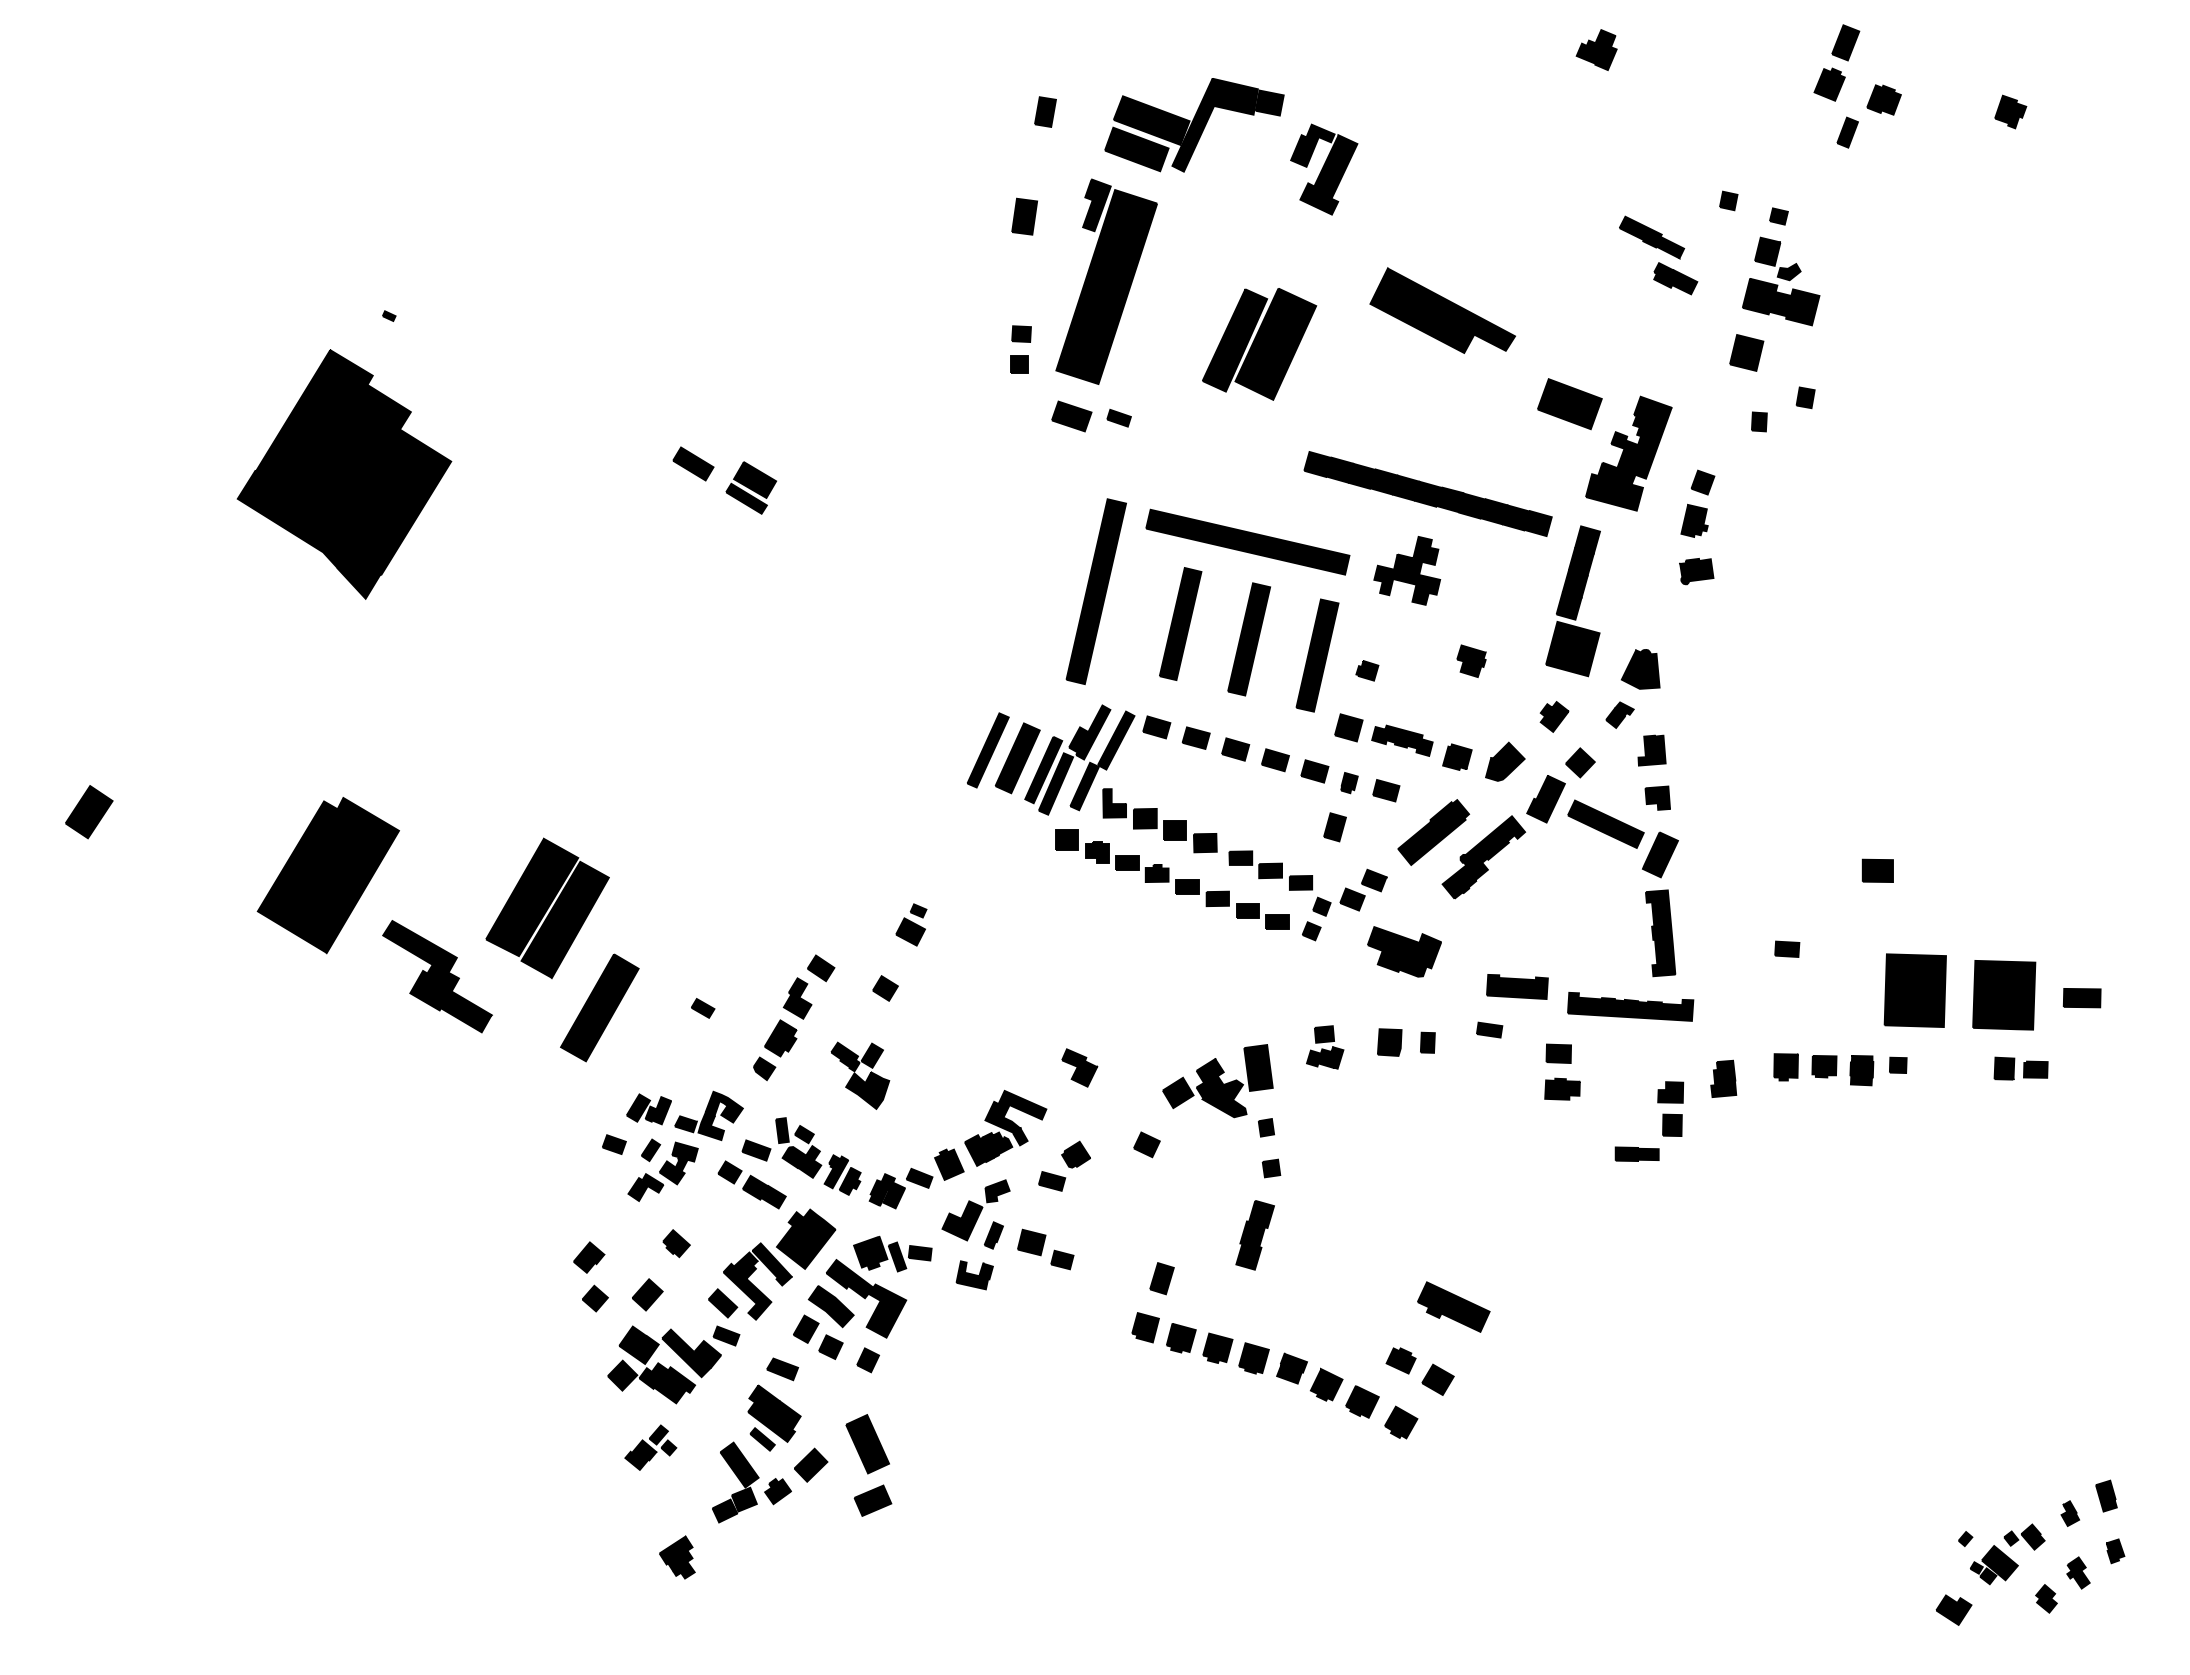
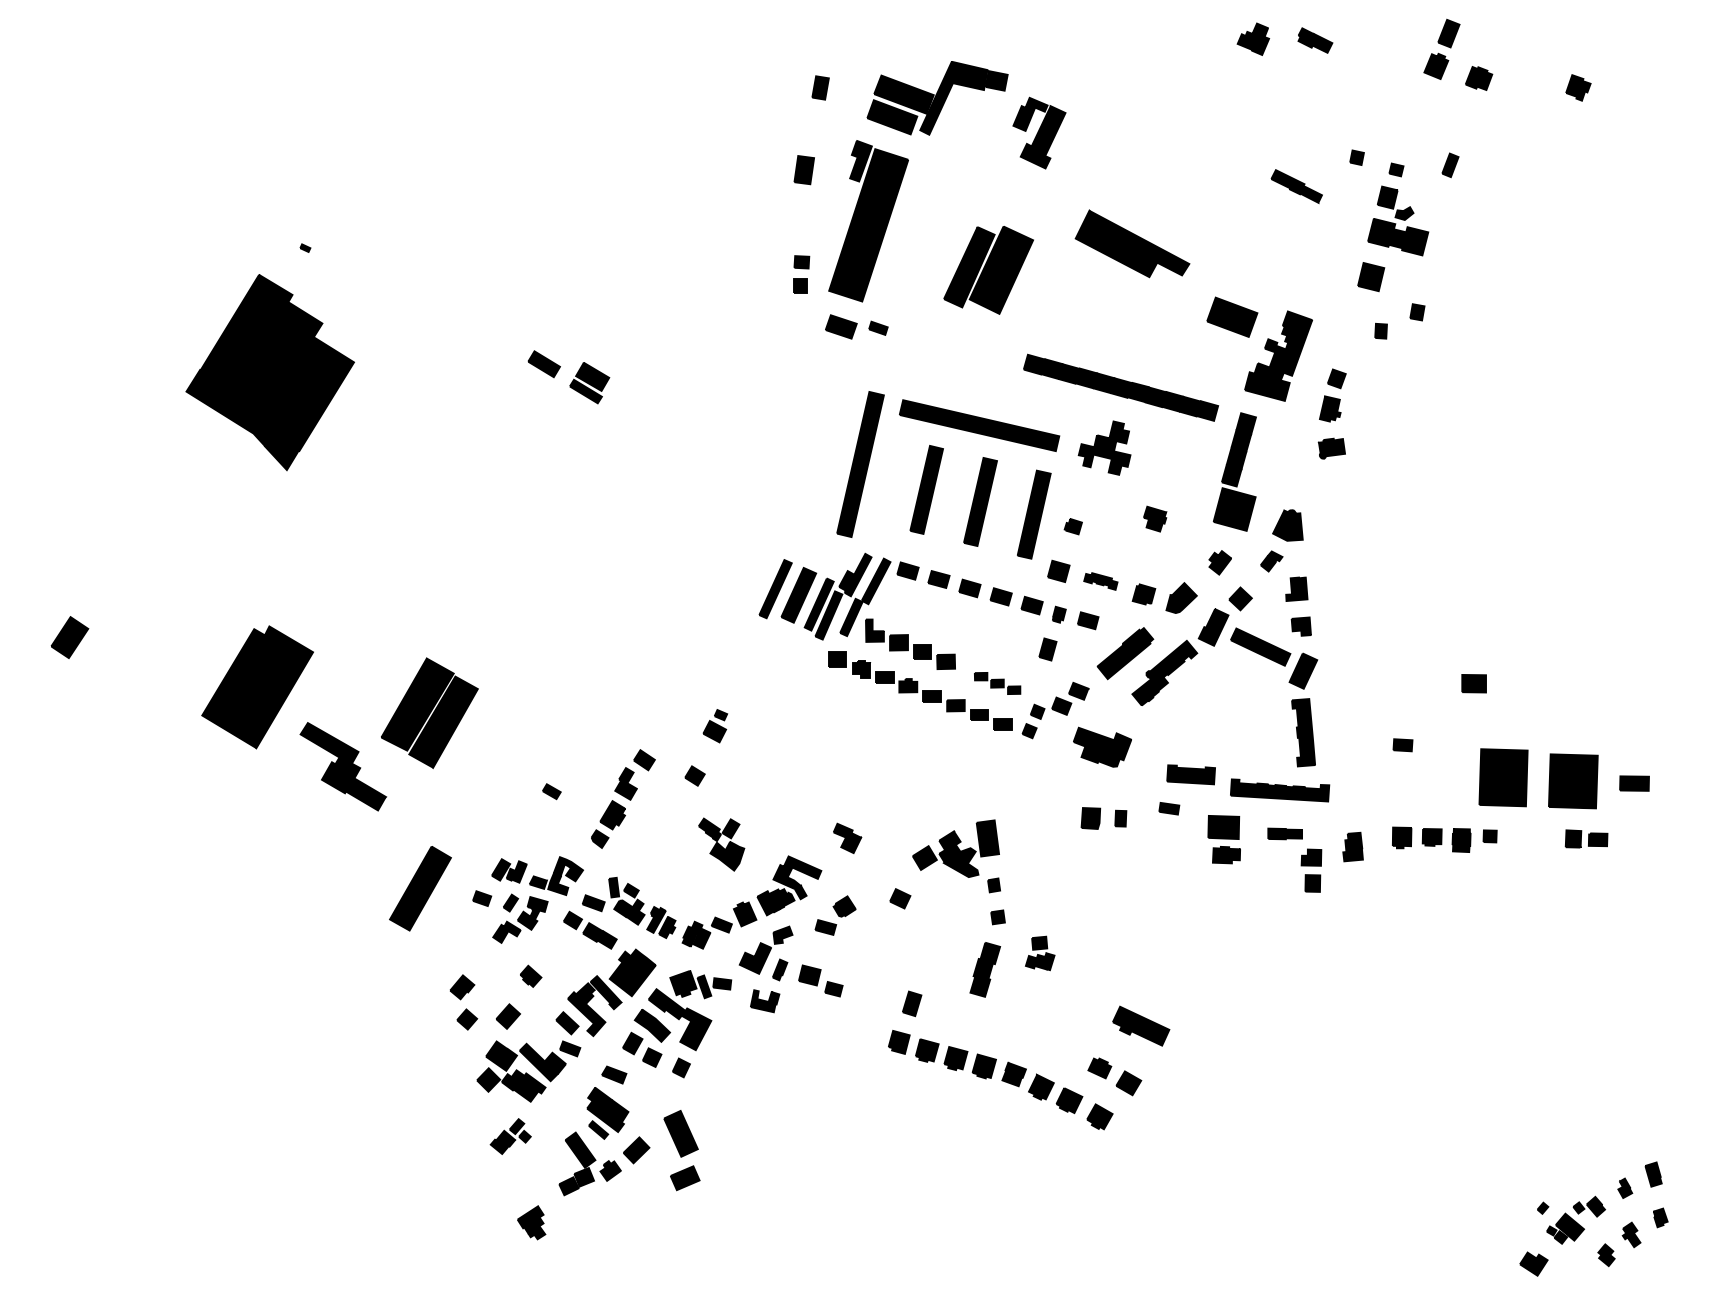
part: (1847, 132) -> (1450, 165), moved
part: (1675, 278) -> (1315, 40), moved
part: (1402, 740) -> (1100, 581), size x0.7
part: (1270, 870) -> (997, 683), size x0.7
part: (599, 1007) -> (420, 888), moved
part: (1325, 1047) -> (1040, 953), moved
part: (1558, 1053) -> (1223, 827), size x1.6
part: (860, 1075) -> (721, 844), moved
part: (1636, 1153) -> (1284, 833), moved

